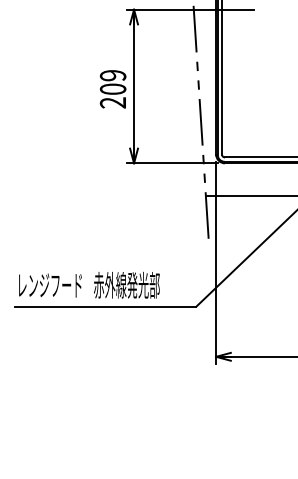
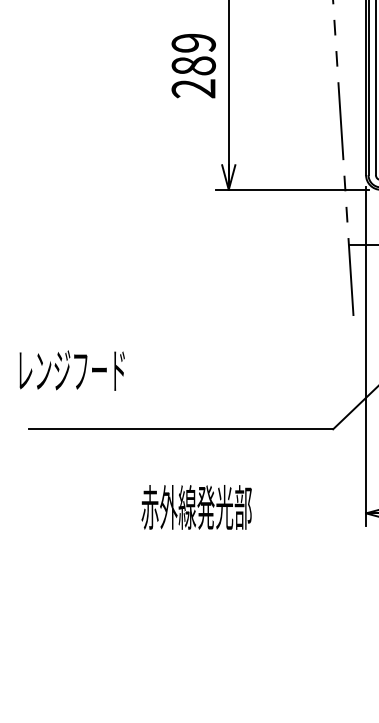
text: (113, 88) -> (194, 64), 209 -> 289
text: (126, 284) -> (196, 506), moved
text: (50, 285) -> (72, 370), moved

